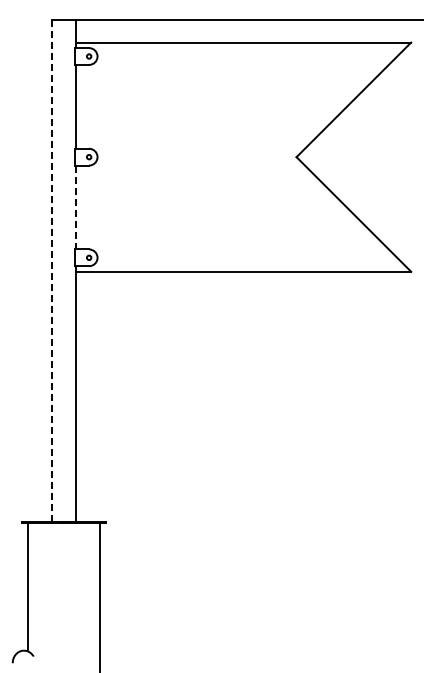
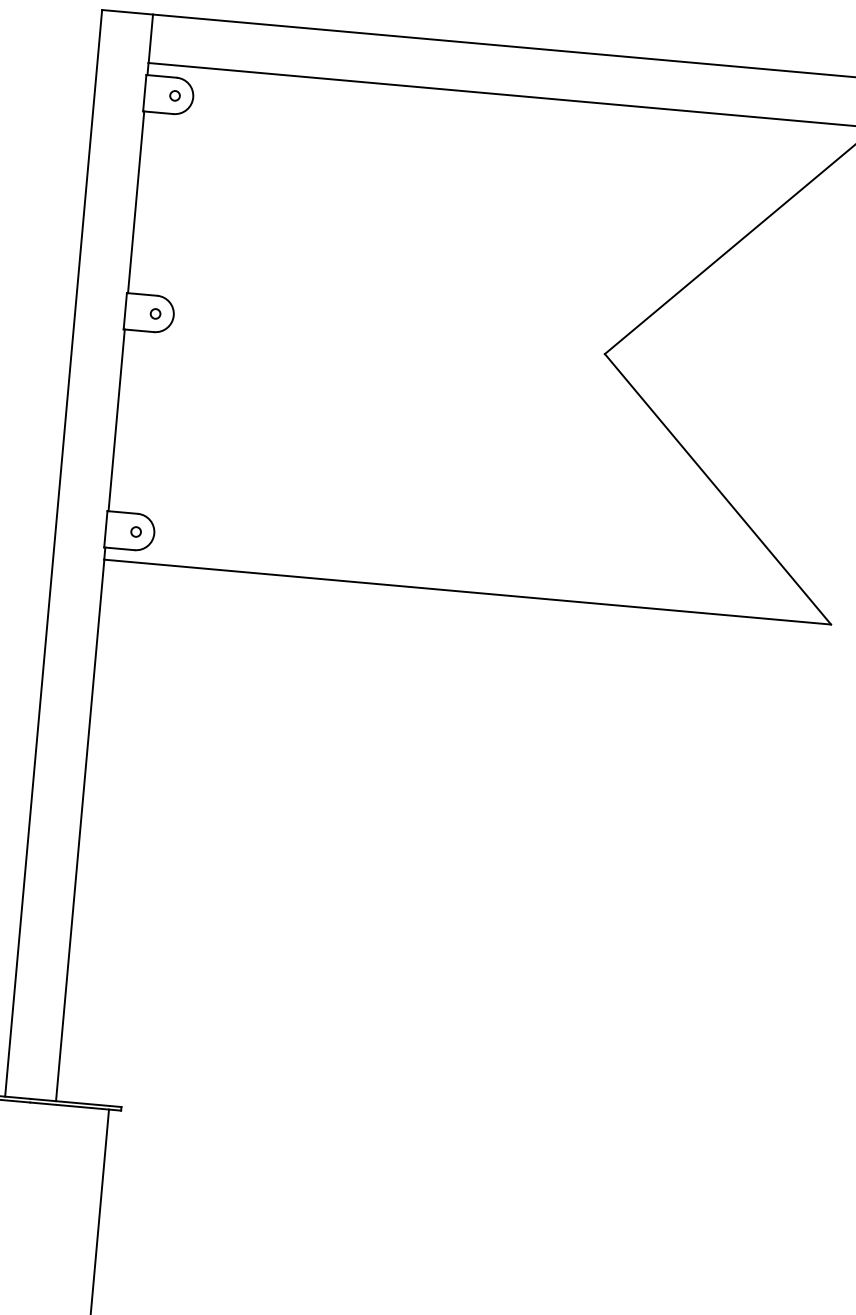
line: (75, 207) -> (116, 420), dashed -> solid
line: (52, 270) -> (54, 552), dashed -> solid

